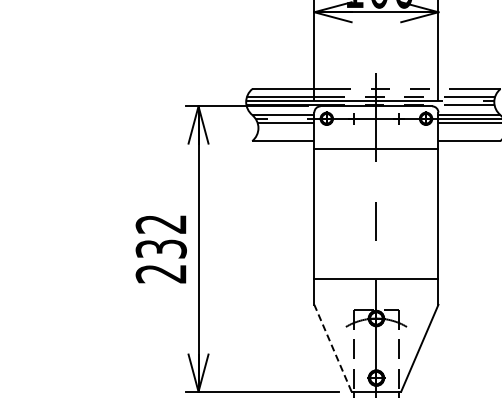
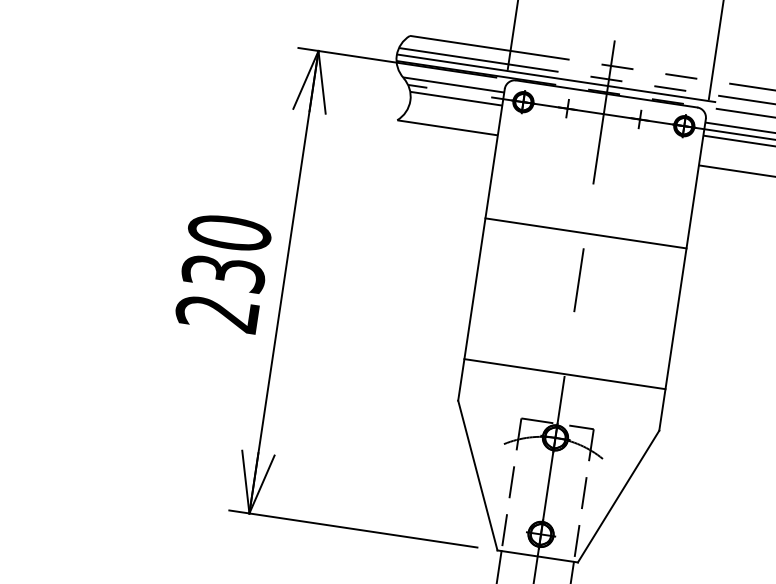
line: (376, 149) -> (586, 233), moved
text: (160, 223) -> (228, 231), 232 -> 230
line: (332, 347) -> (477, 474), dashed -> solid

